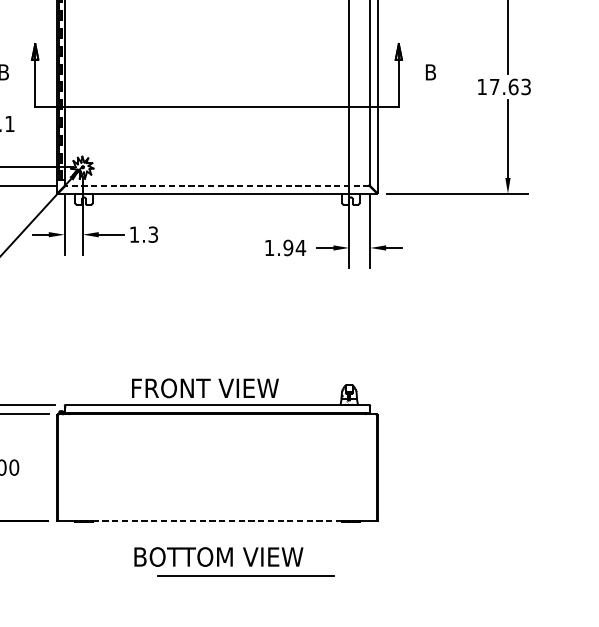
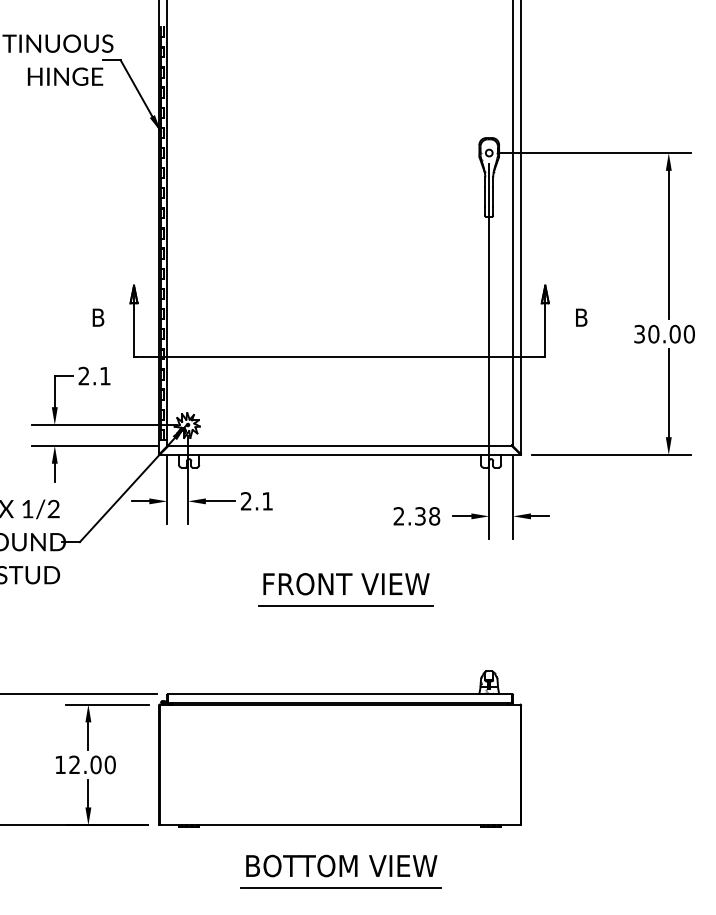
text: (504, 86) -> (664, 333), 17.63 -> 30.00
line: (216, 185) -> (339, 445), dashed -> solid
text: (143, 234) -> (256, 501), 1.3 -> 2.1
text: (284, 248) -> (416, 516), 1.94 -> 2.38
line: (222, 326) -> (345, 605), added
text: (205, 388) -> (346, 584), moved
line: (217, 521) -> (340, 825), dashed -> solid
line: (245, 576) -> (340, 887), moved

